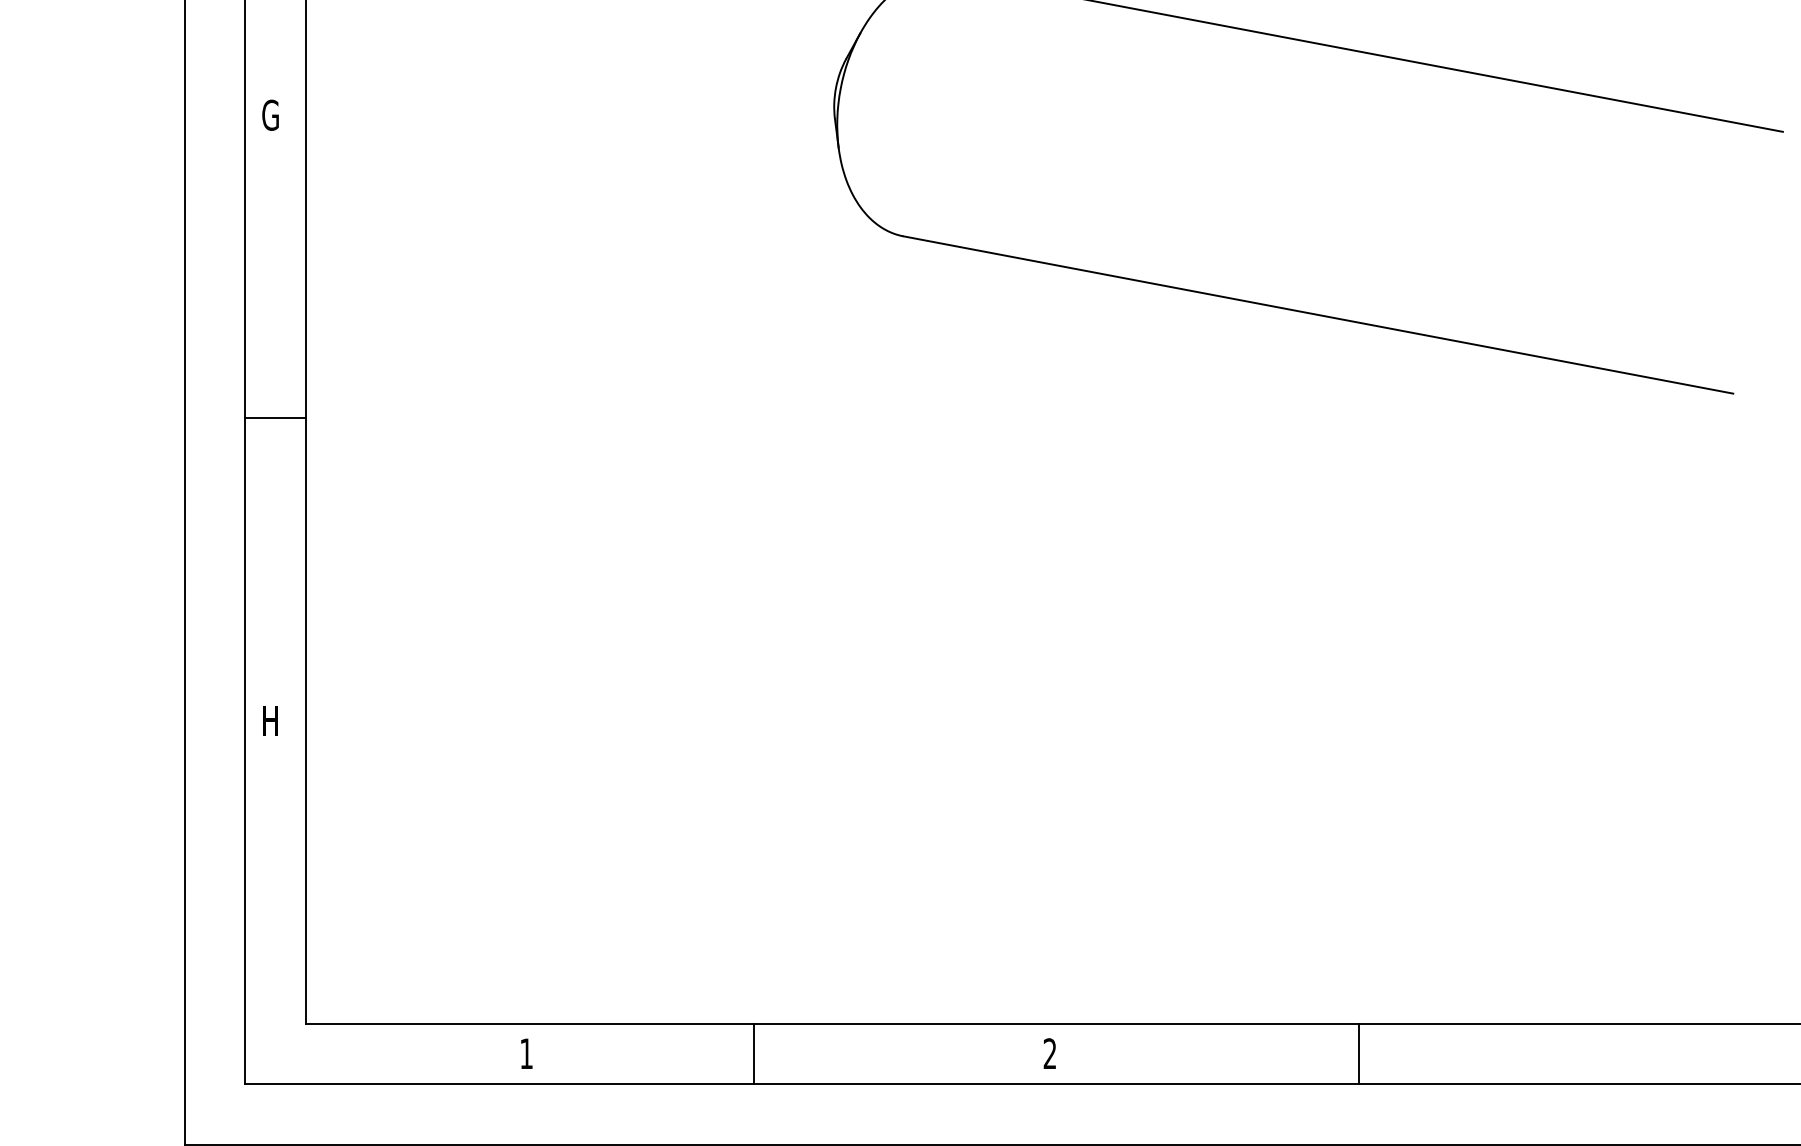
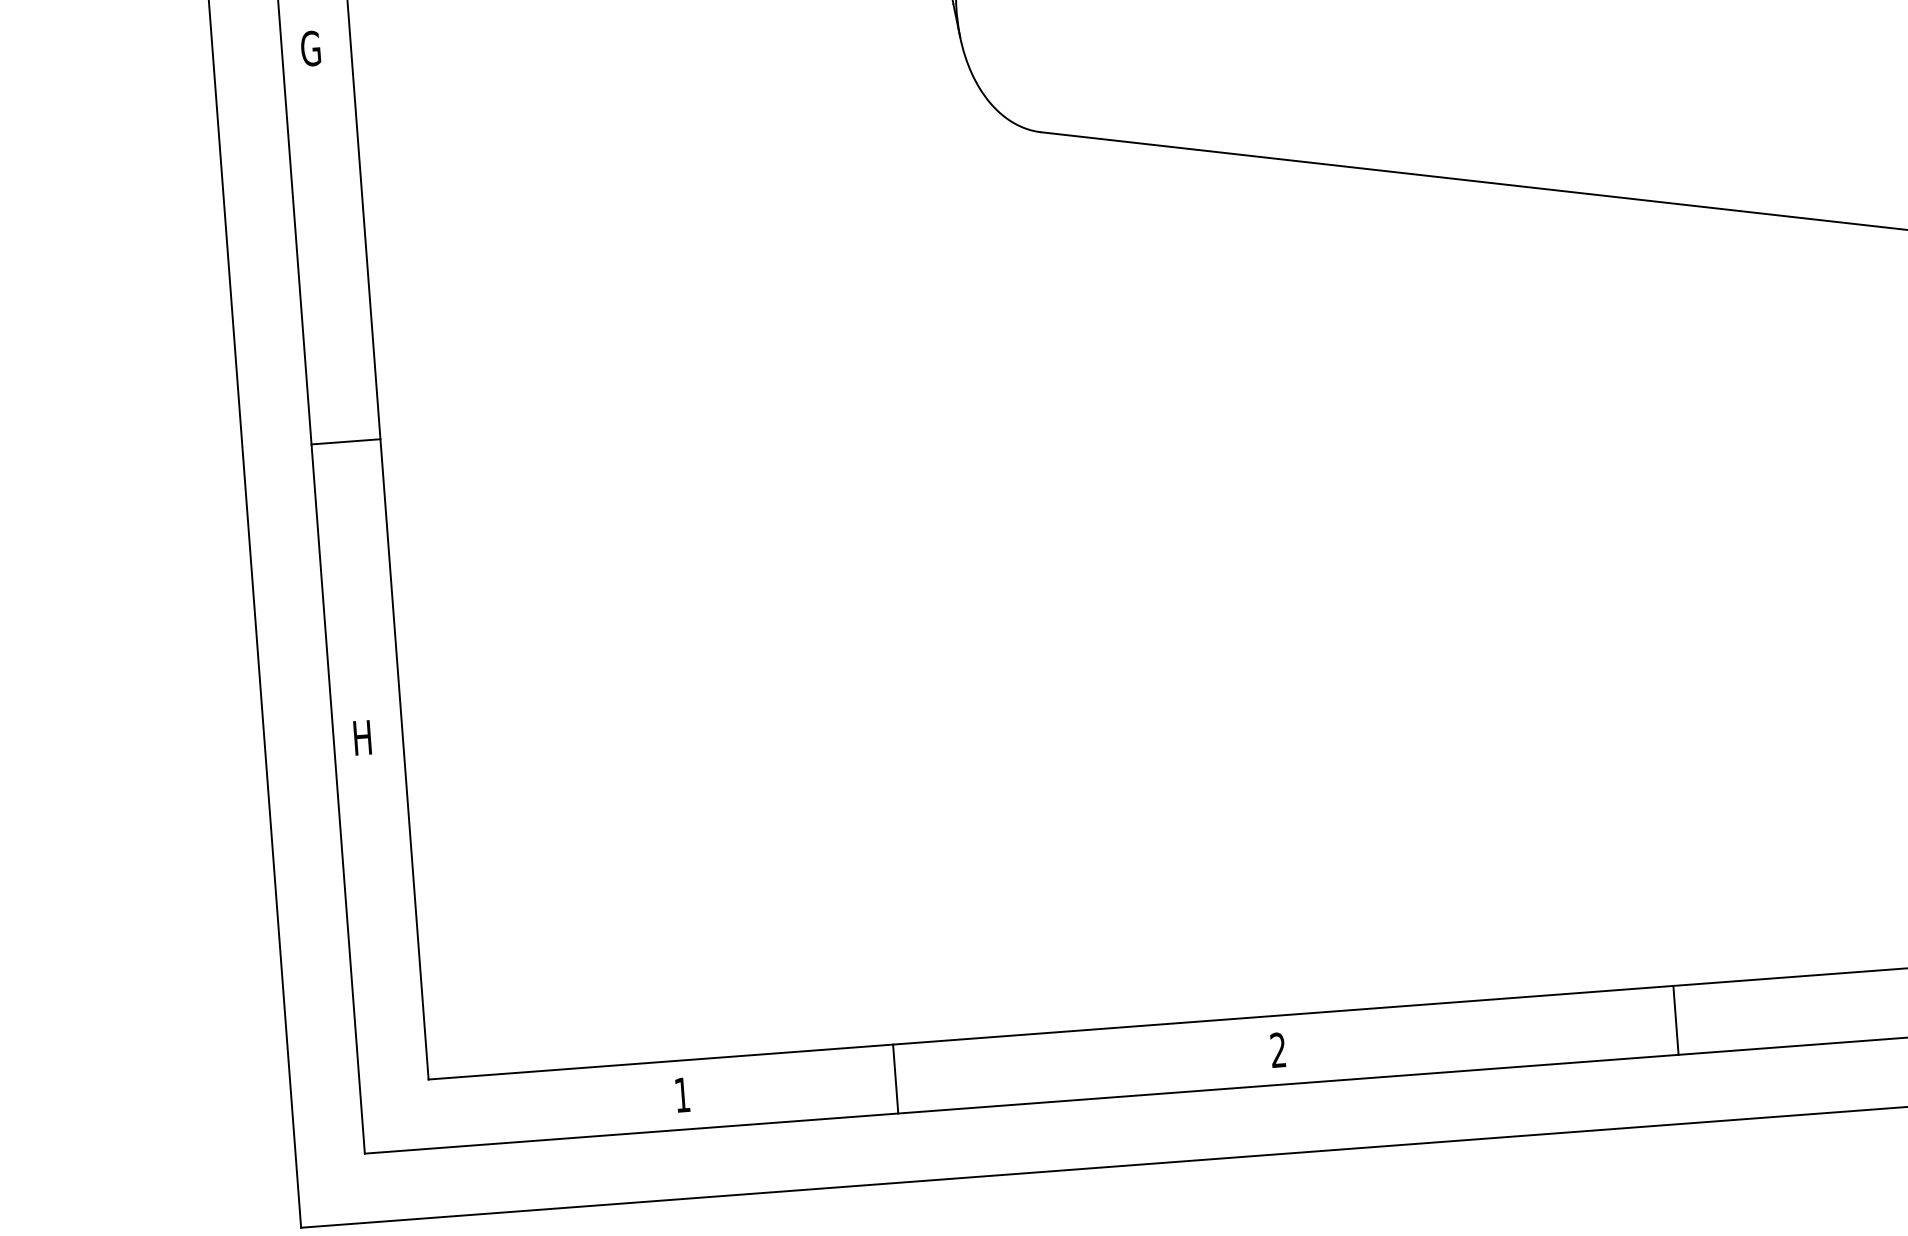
line: (275, 418) -> (345, 442), moved
line: (753, 1053) -> (895, 1078), moved
line: (1359, 1053) -> (1676, 1020), moved

